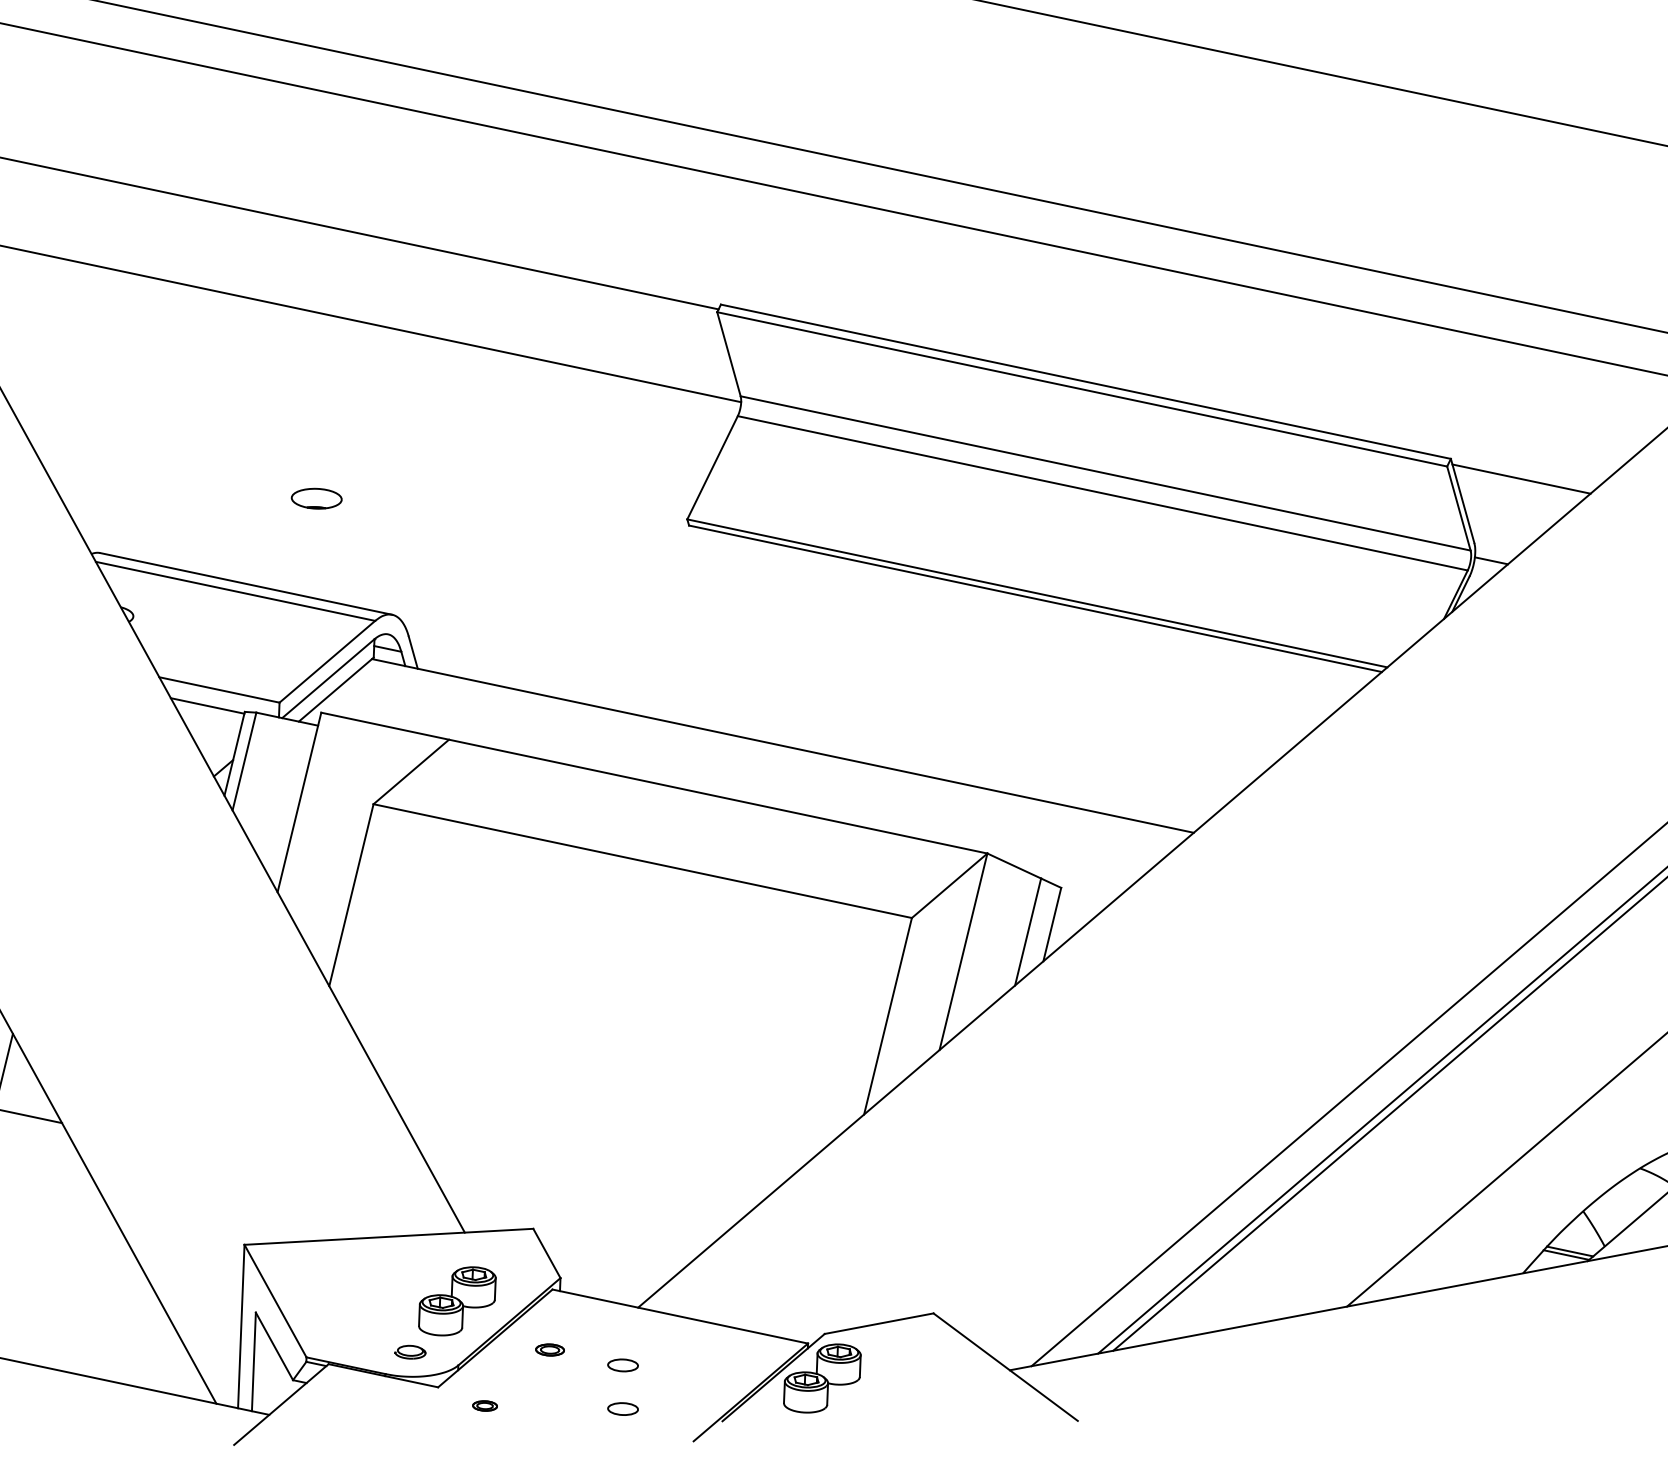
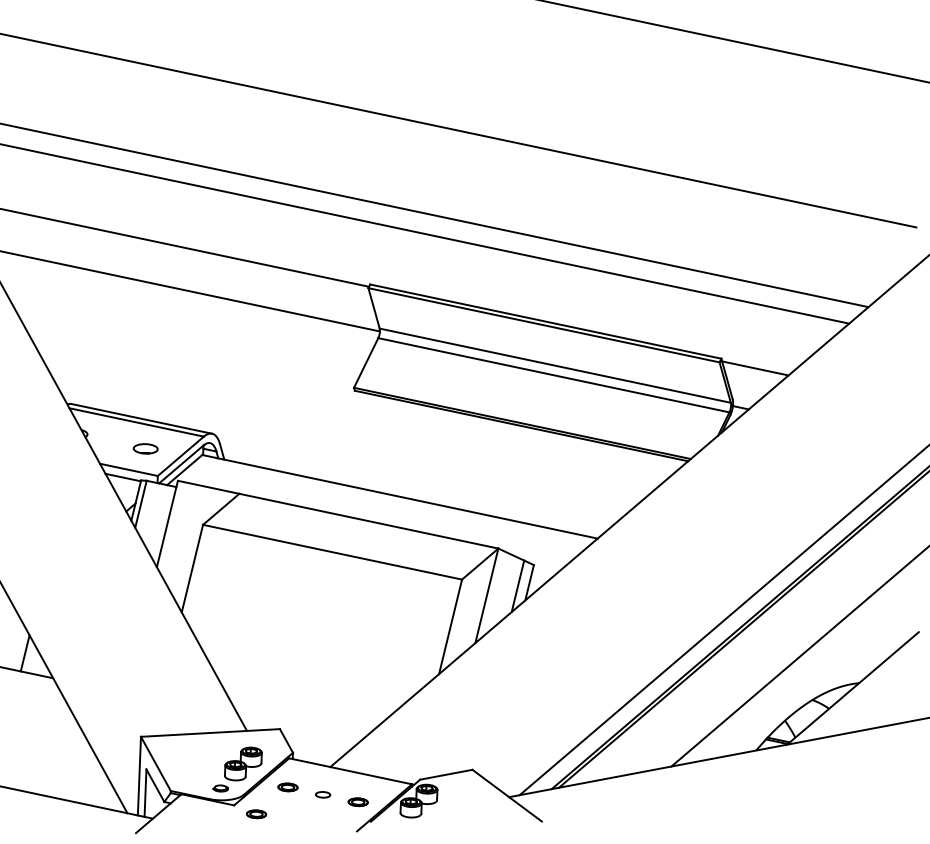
part: (316, 497) -> (145, 448), moved
part: (549, 1350) -> (287, 787), size x1.43
part: (694, 1381) -> (357, 802), added
part: (484, 1406) -> (256, 814), size x1.67
part: (623, 1408) -> (323, 815), removed

